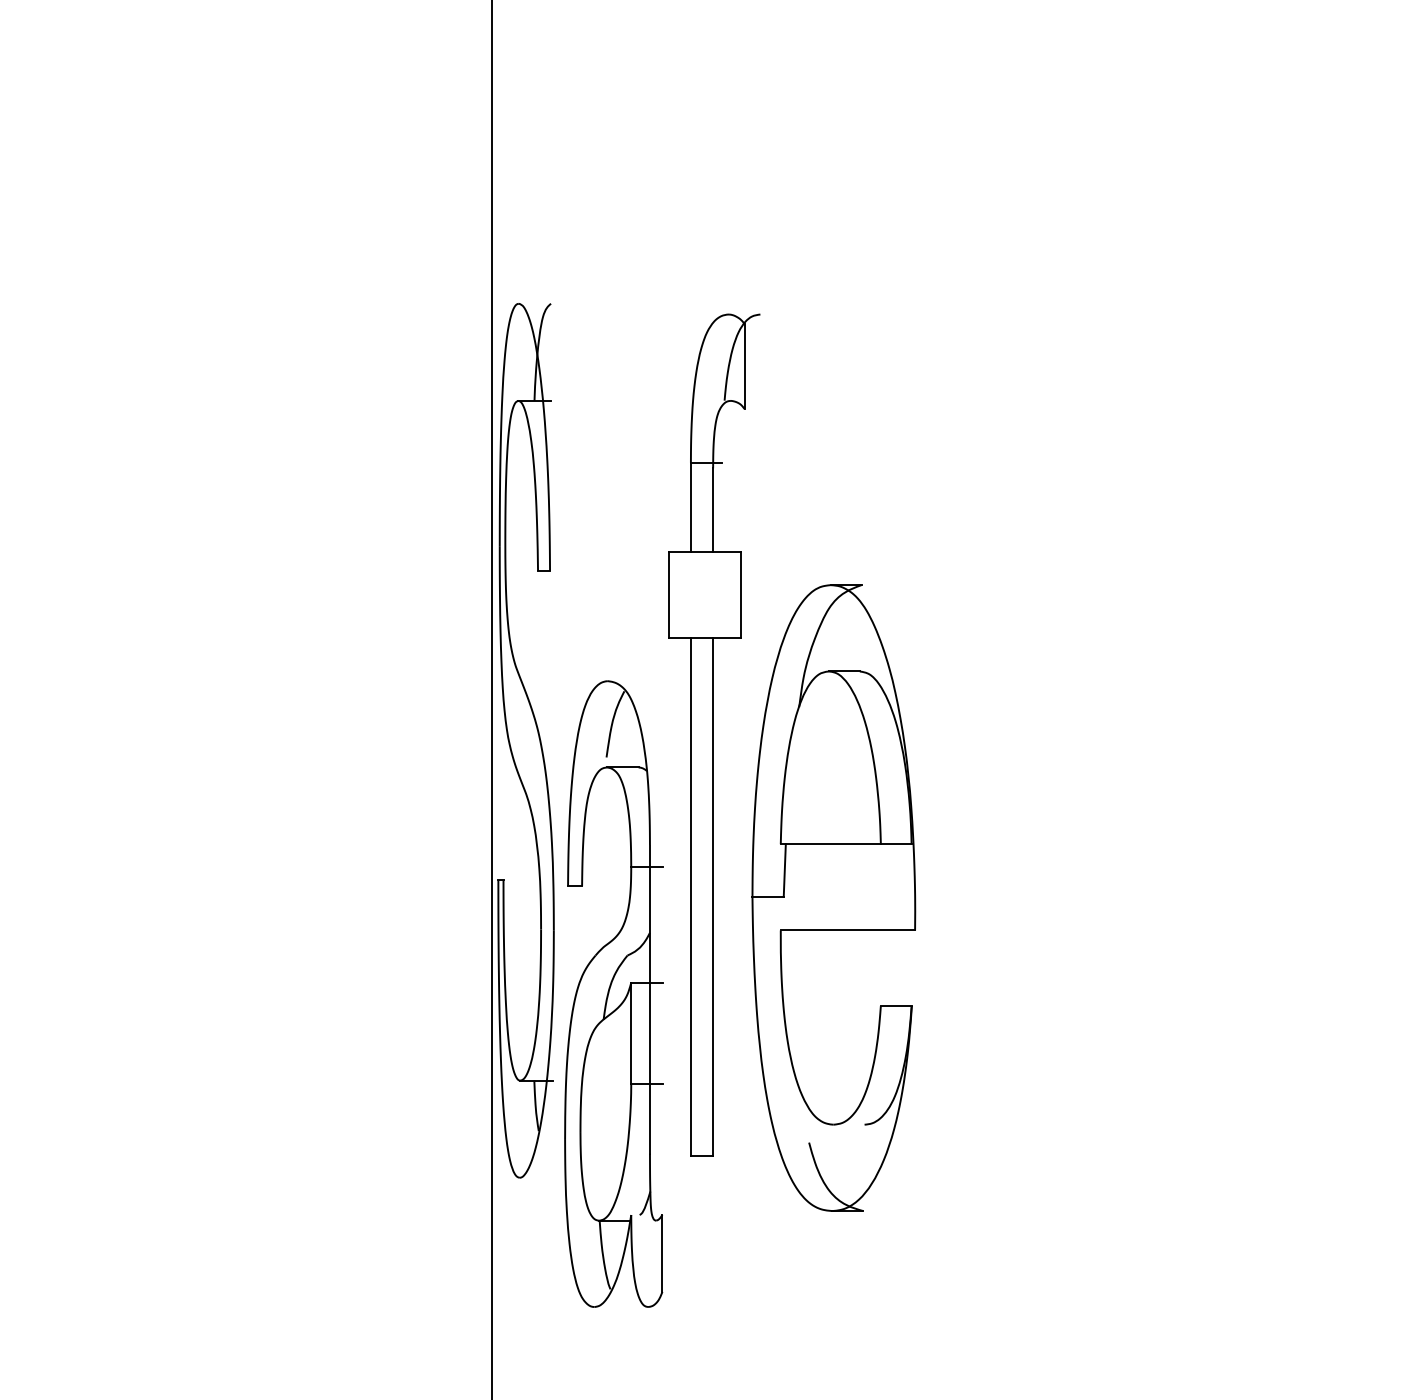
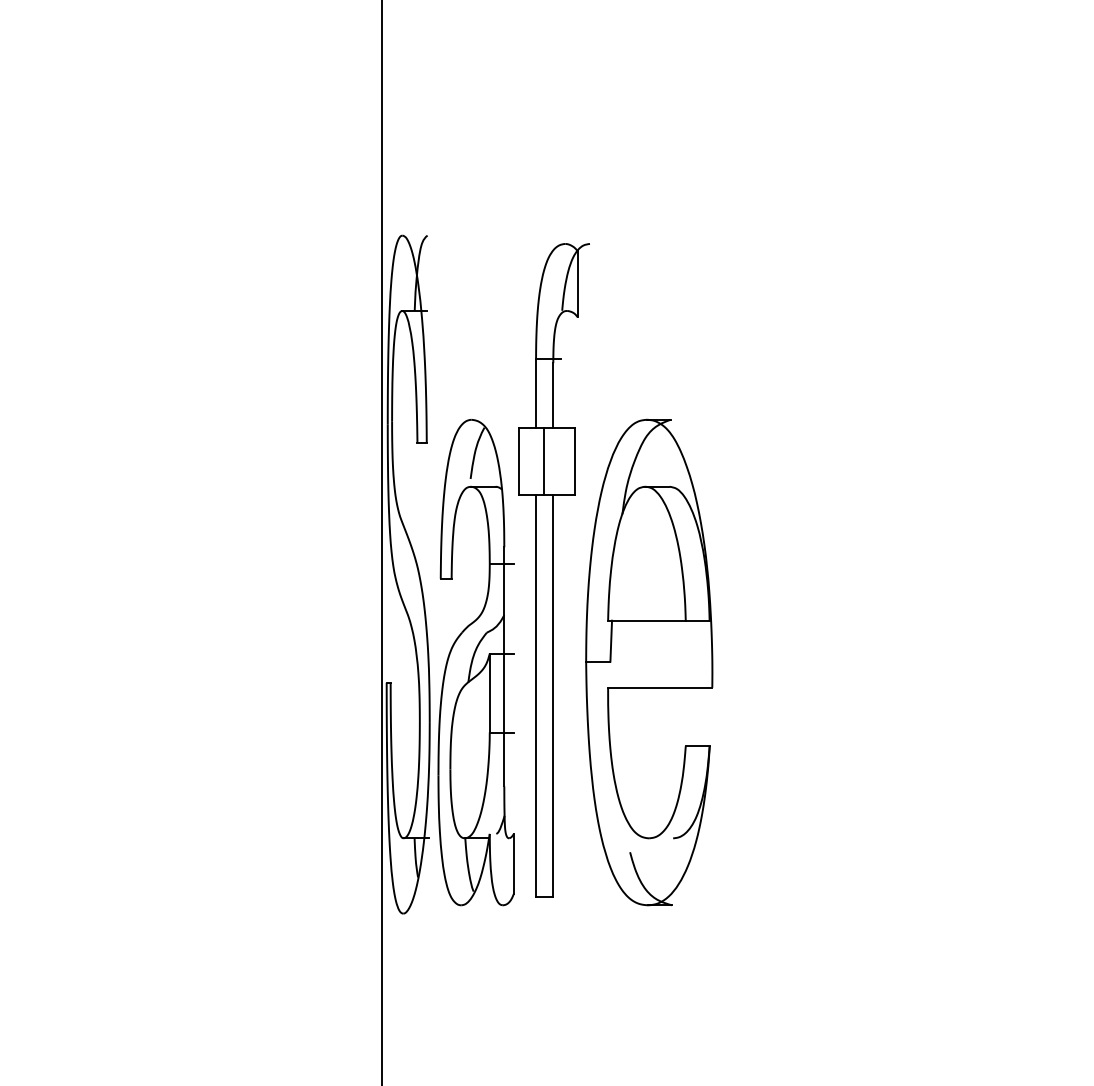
line: (700, 594) -> (543, 461), added
part: (833, 897) -> (649, 662), moved
part: (613, 993) -> (476, 662), moved

